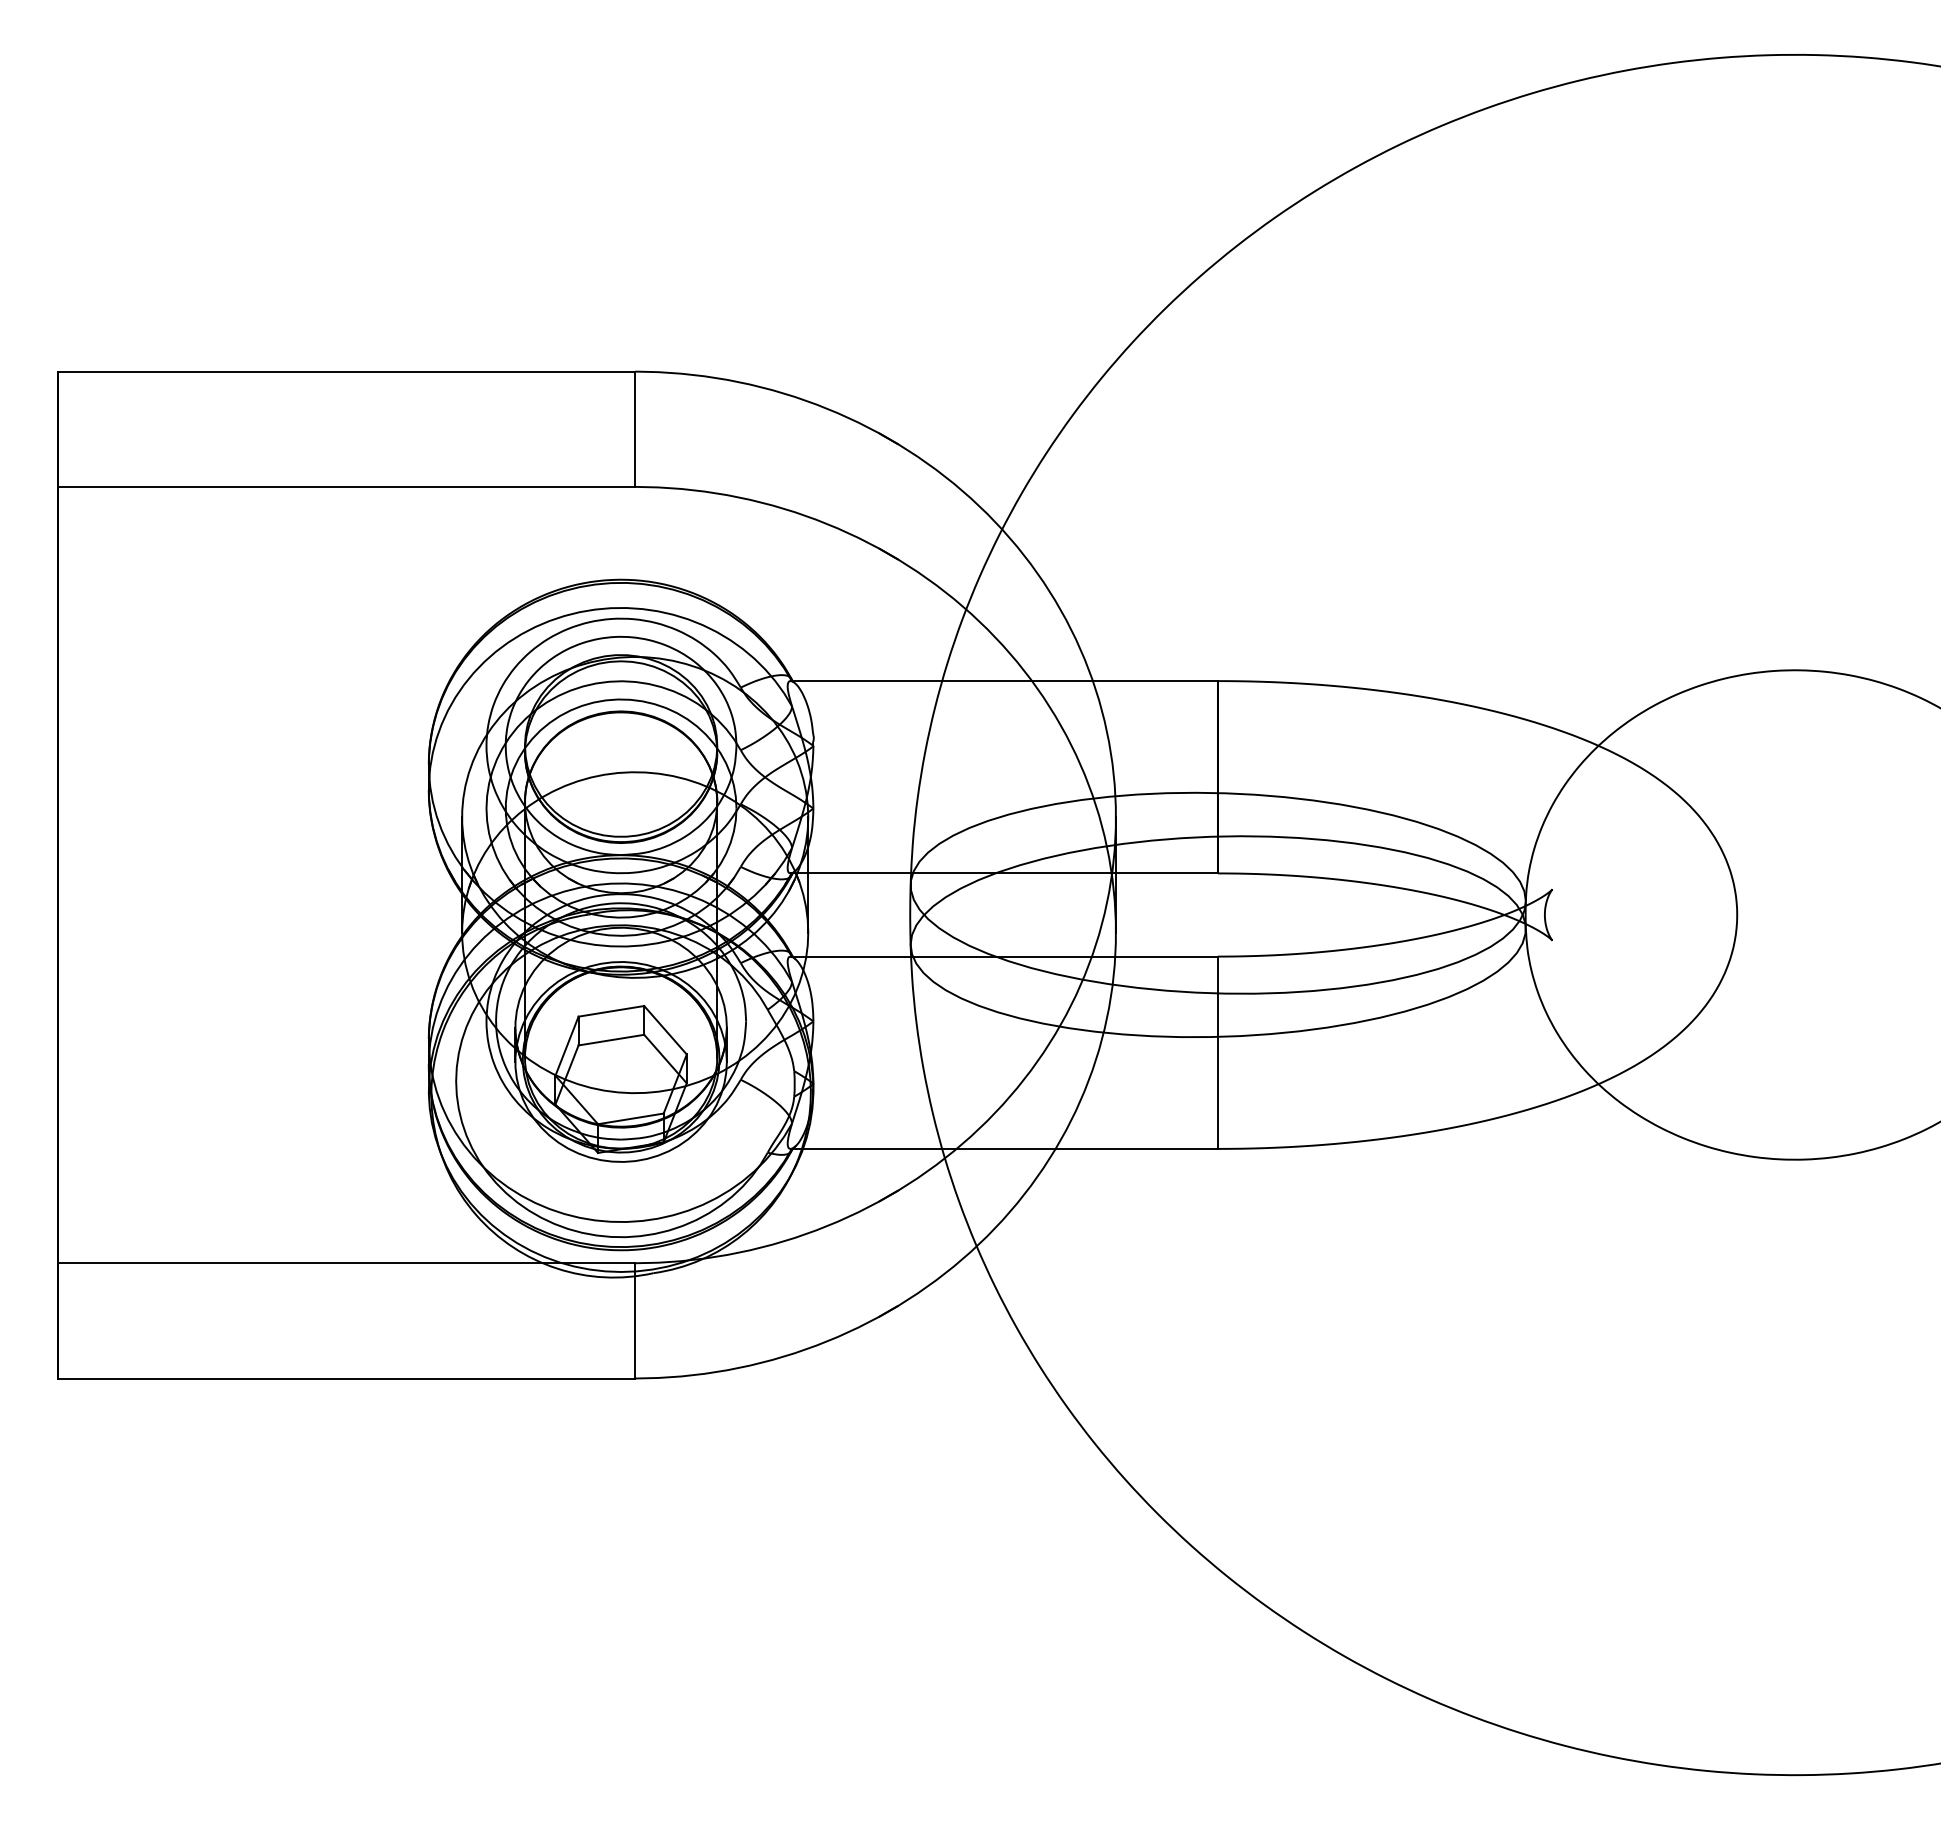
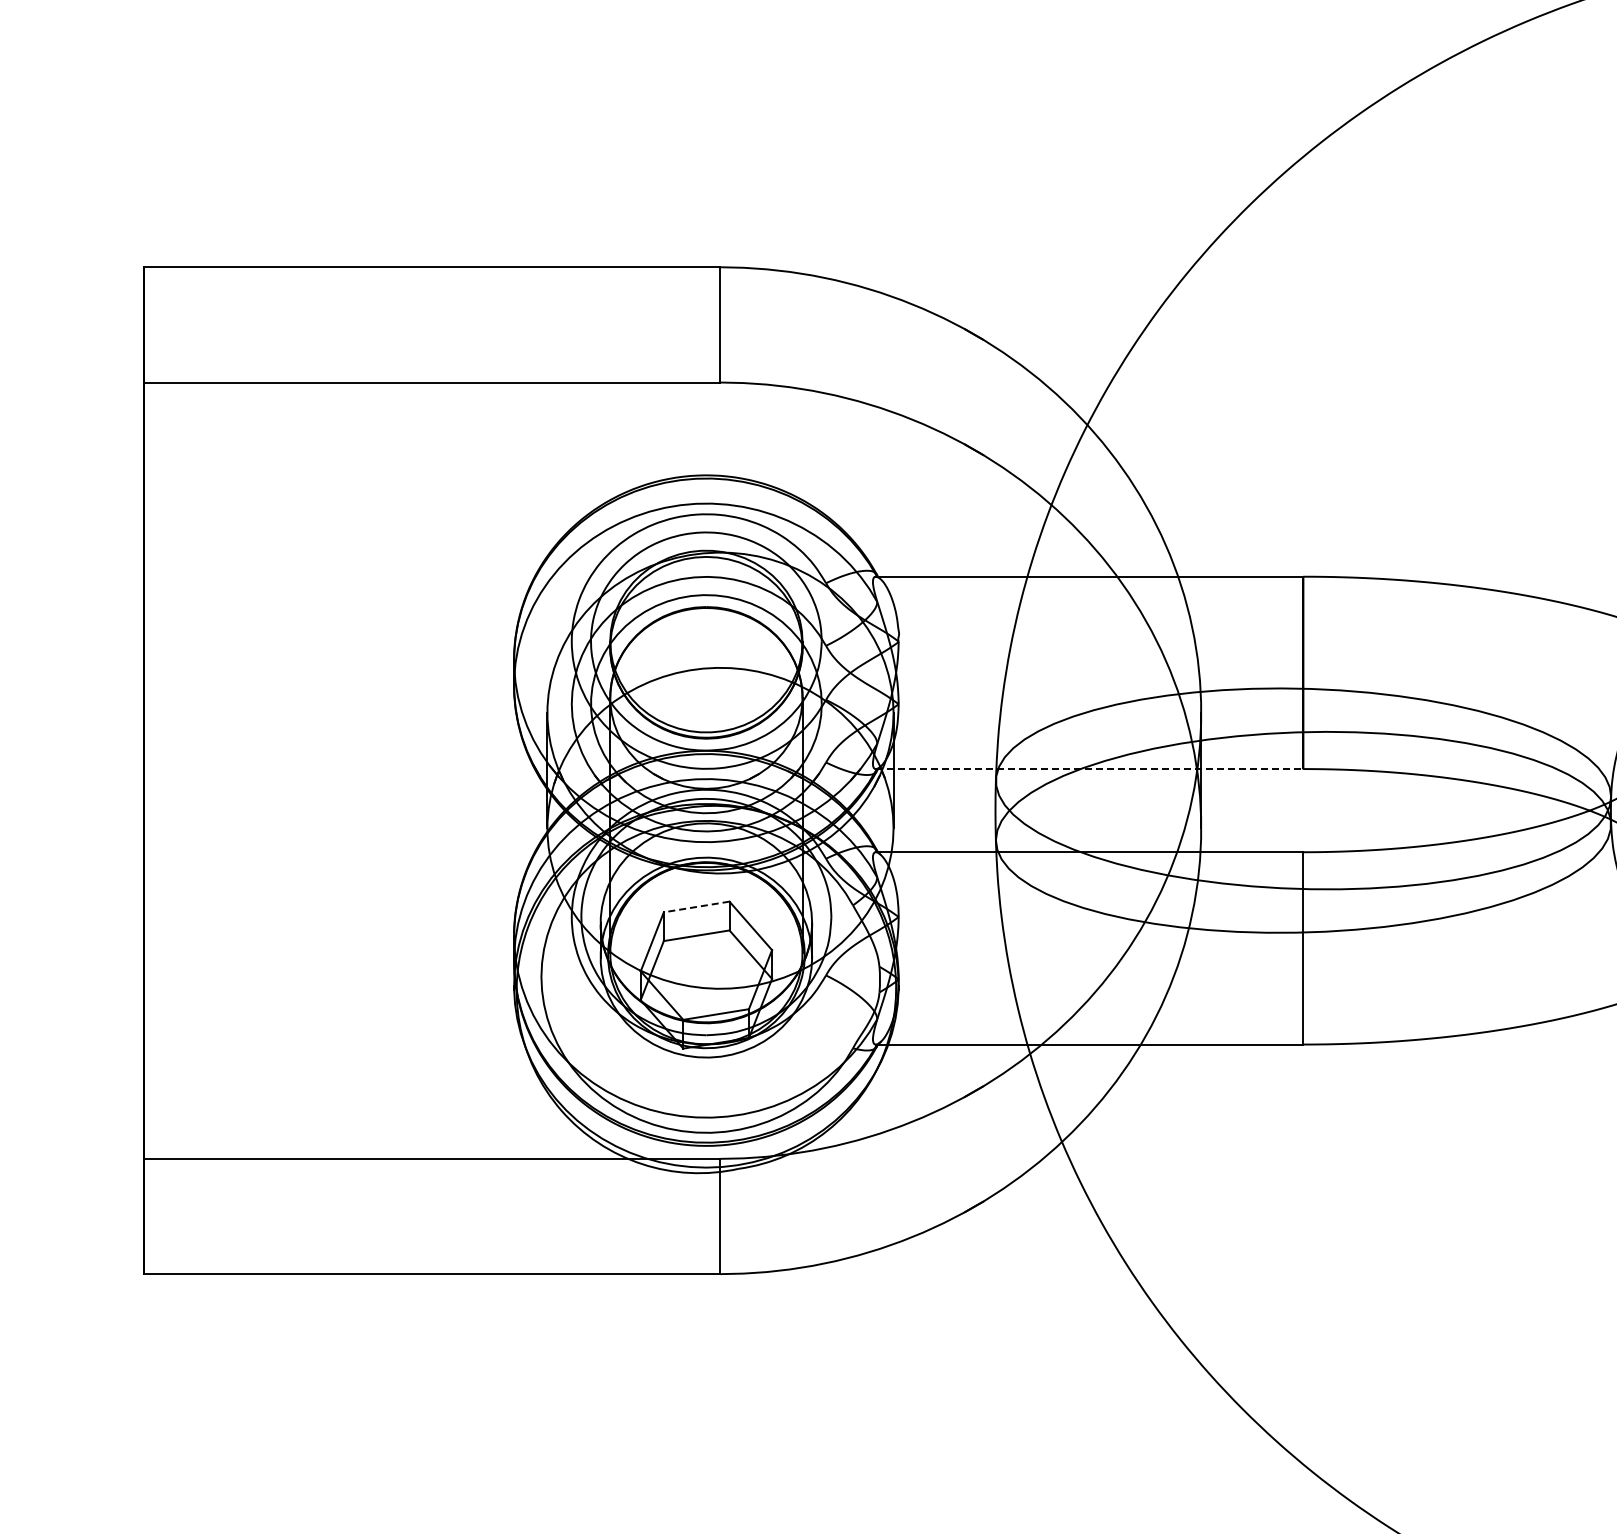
line: (1004, 873) -> (1089, 769), solid -> dashed
line: (610, 1011) -> (695, 907), solid -> dashed

